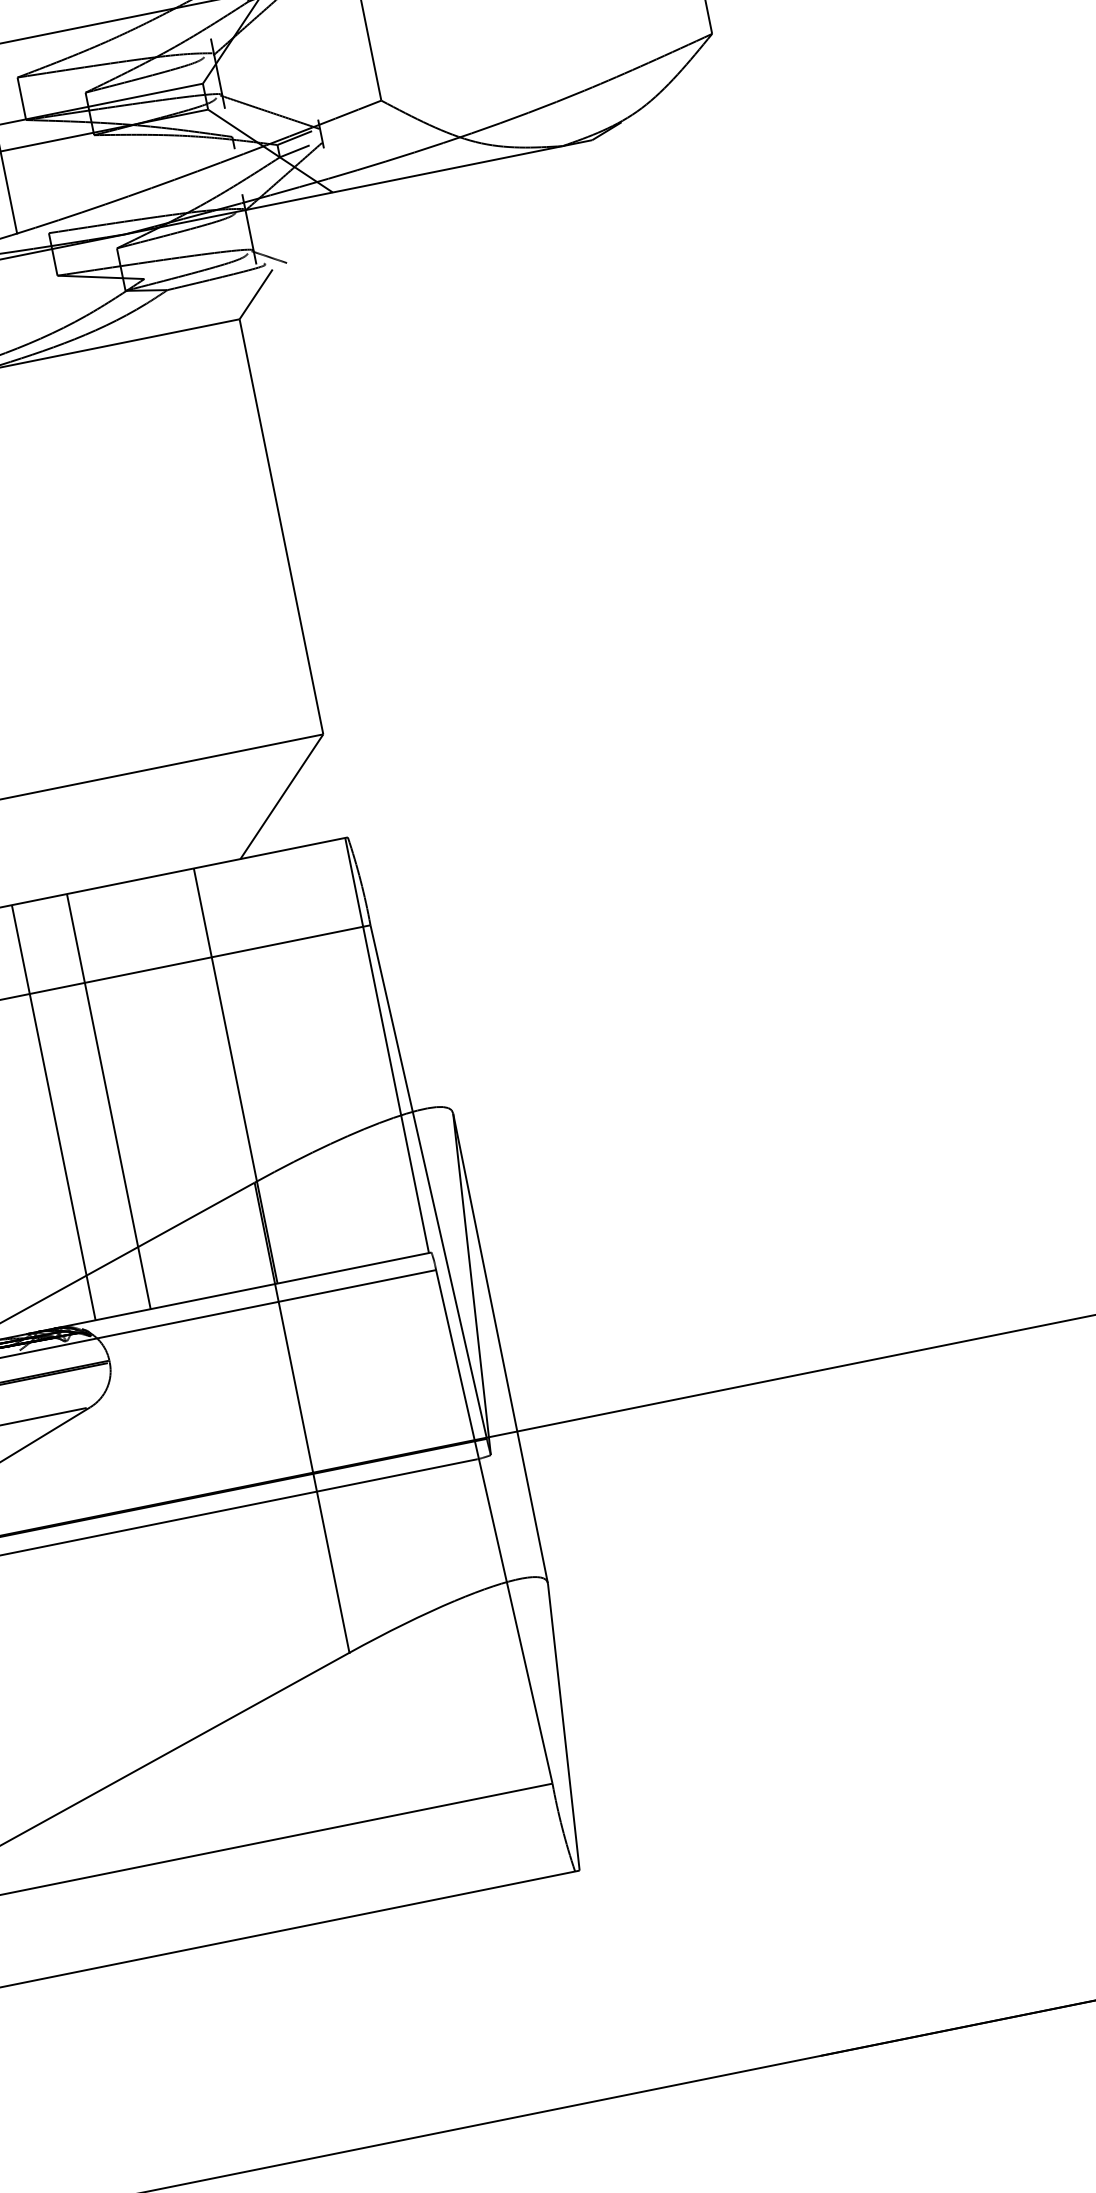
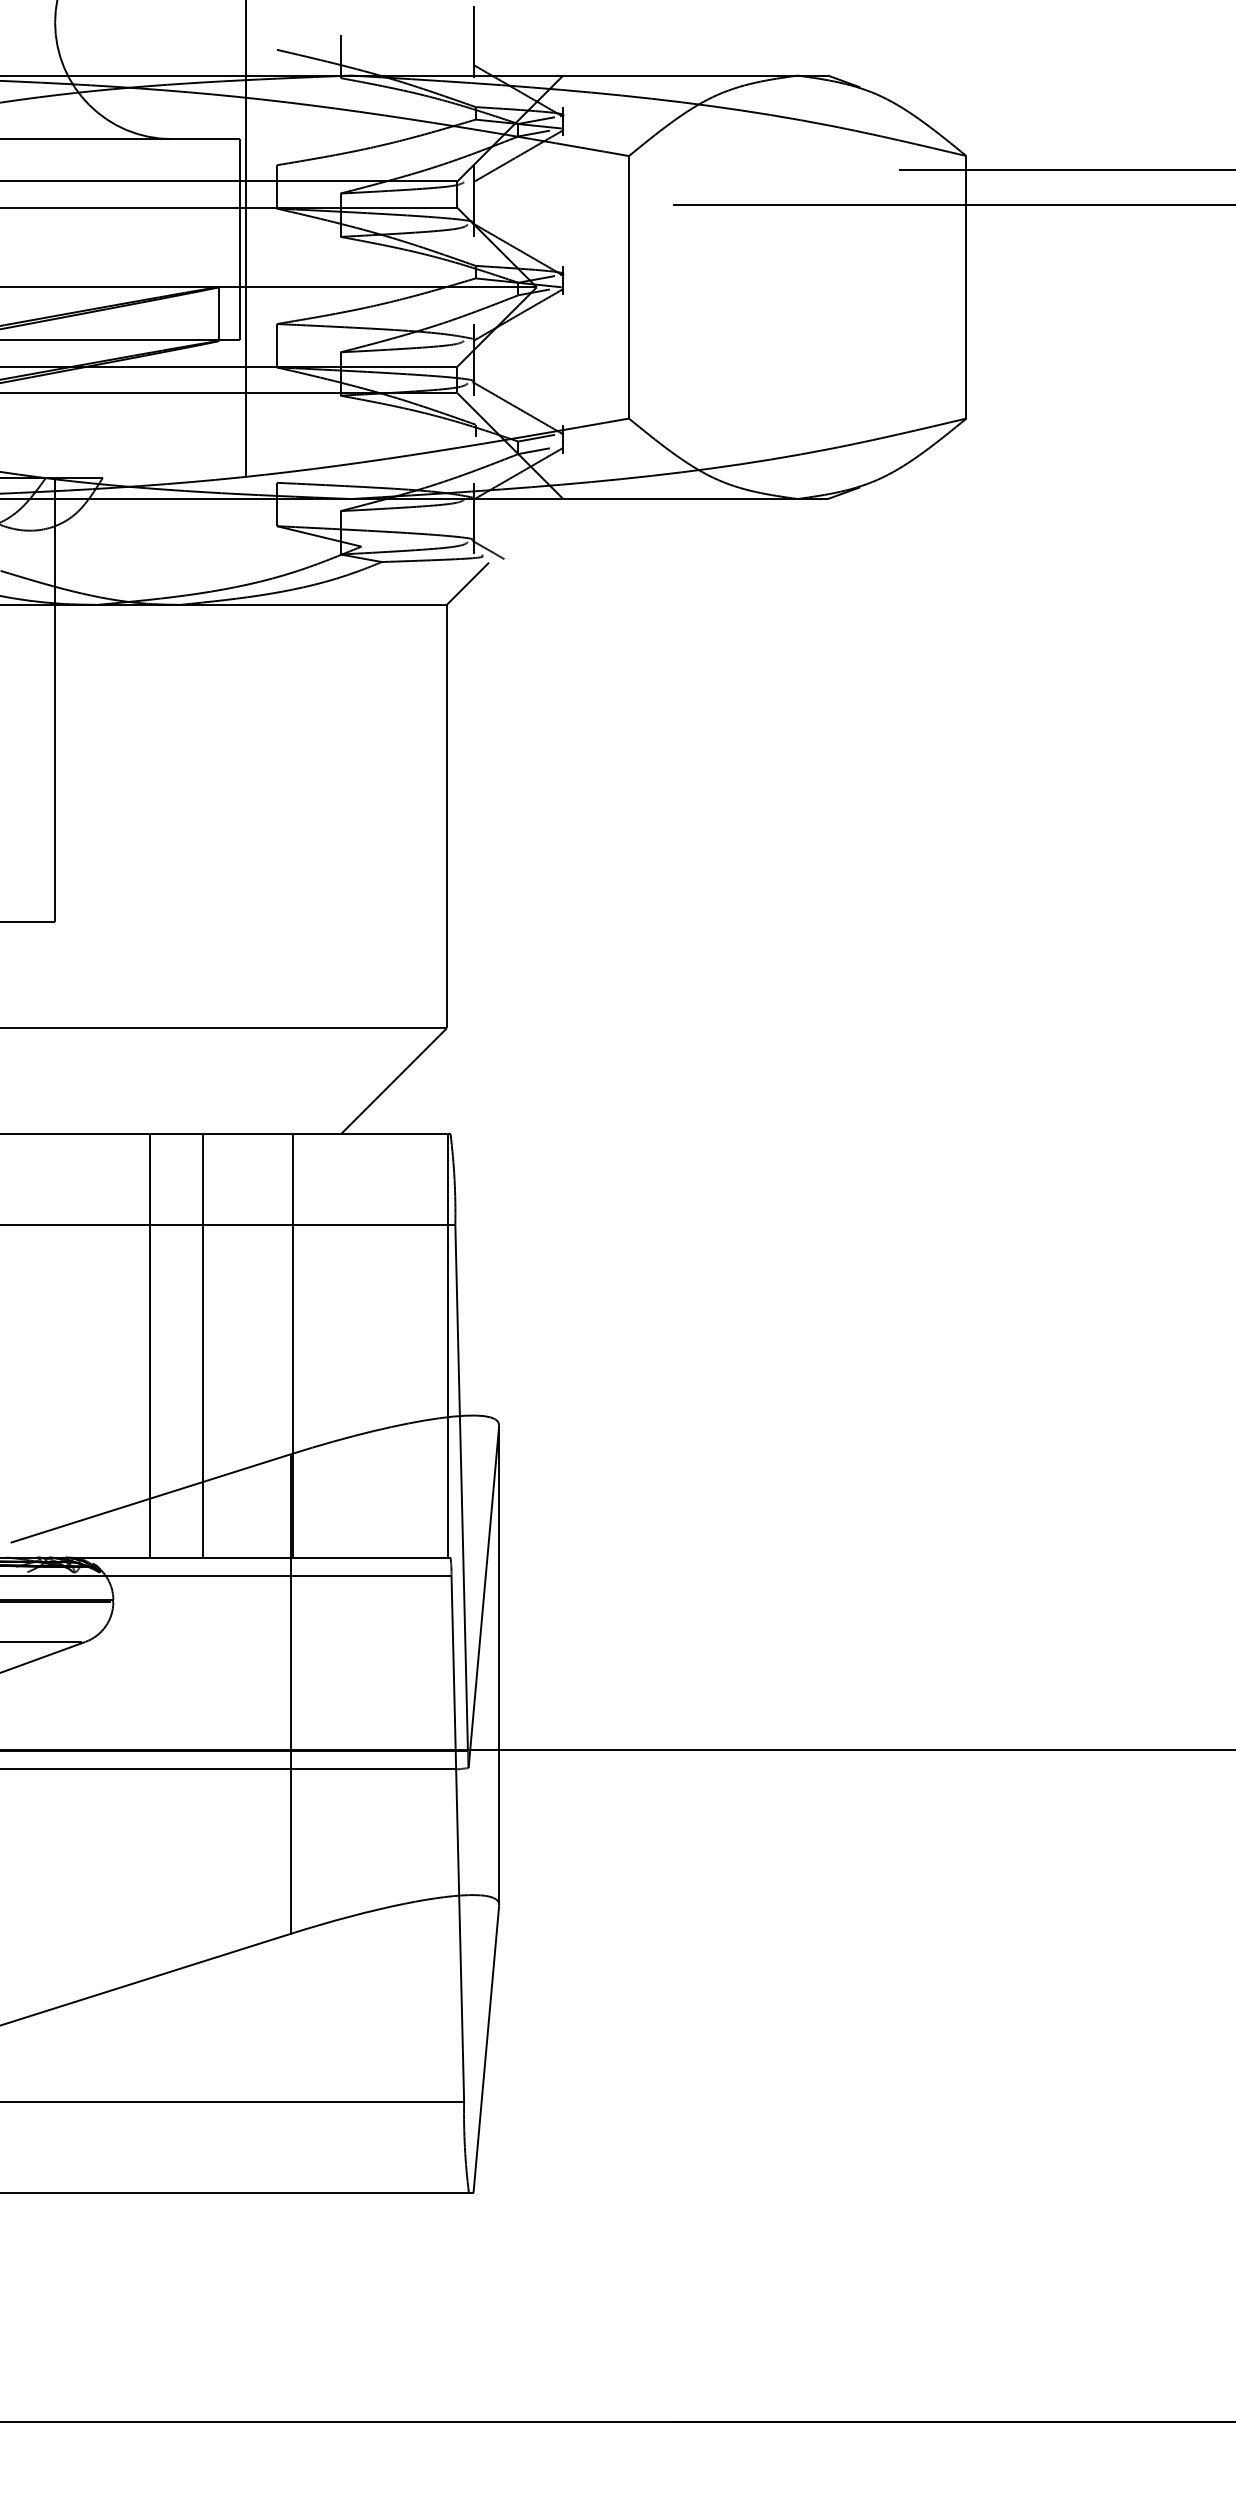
line: (108, 1101) -> (202, 1345), moved
line: (53, 1112) -> (149, 1345), moved

